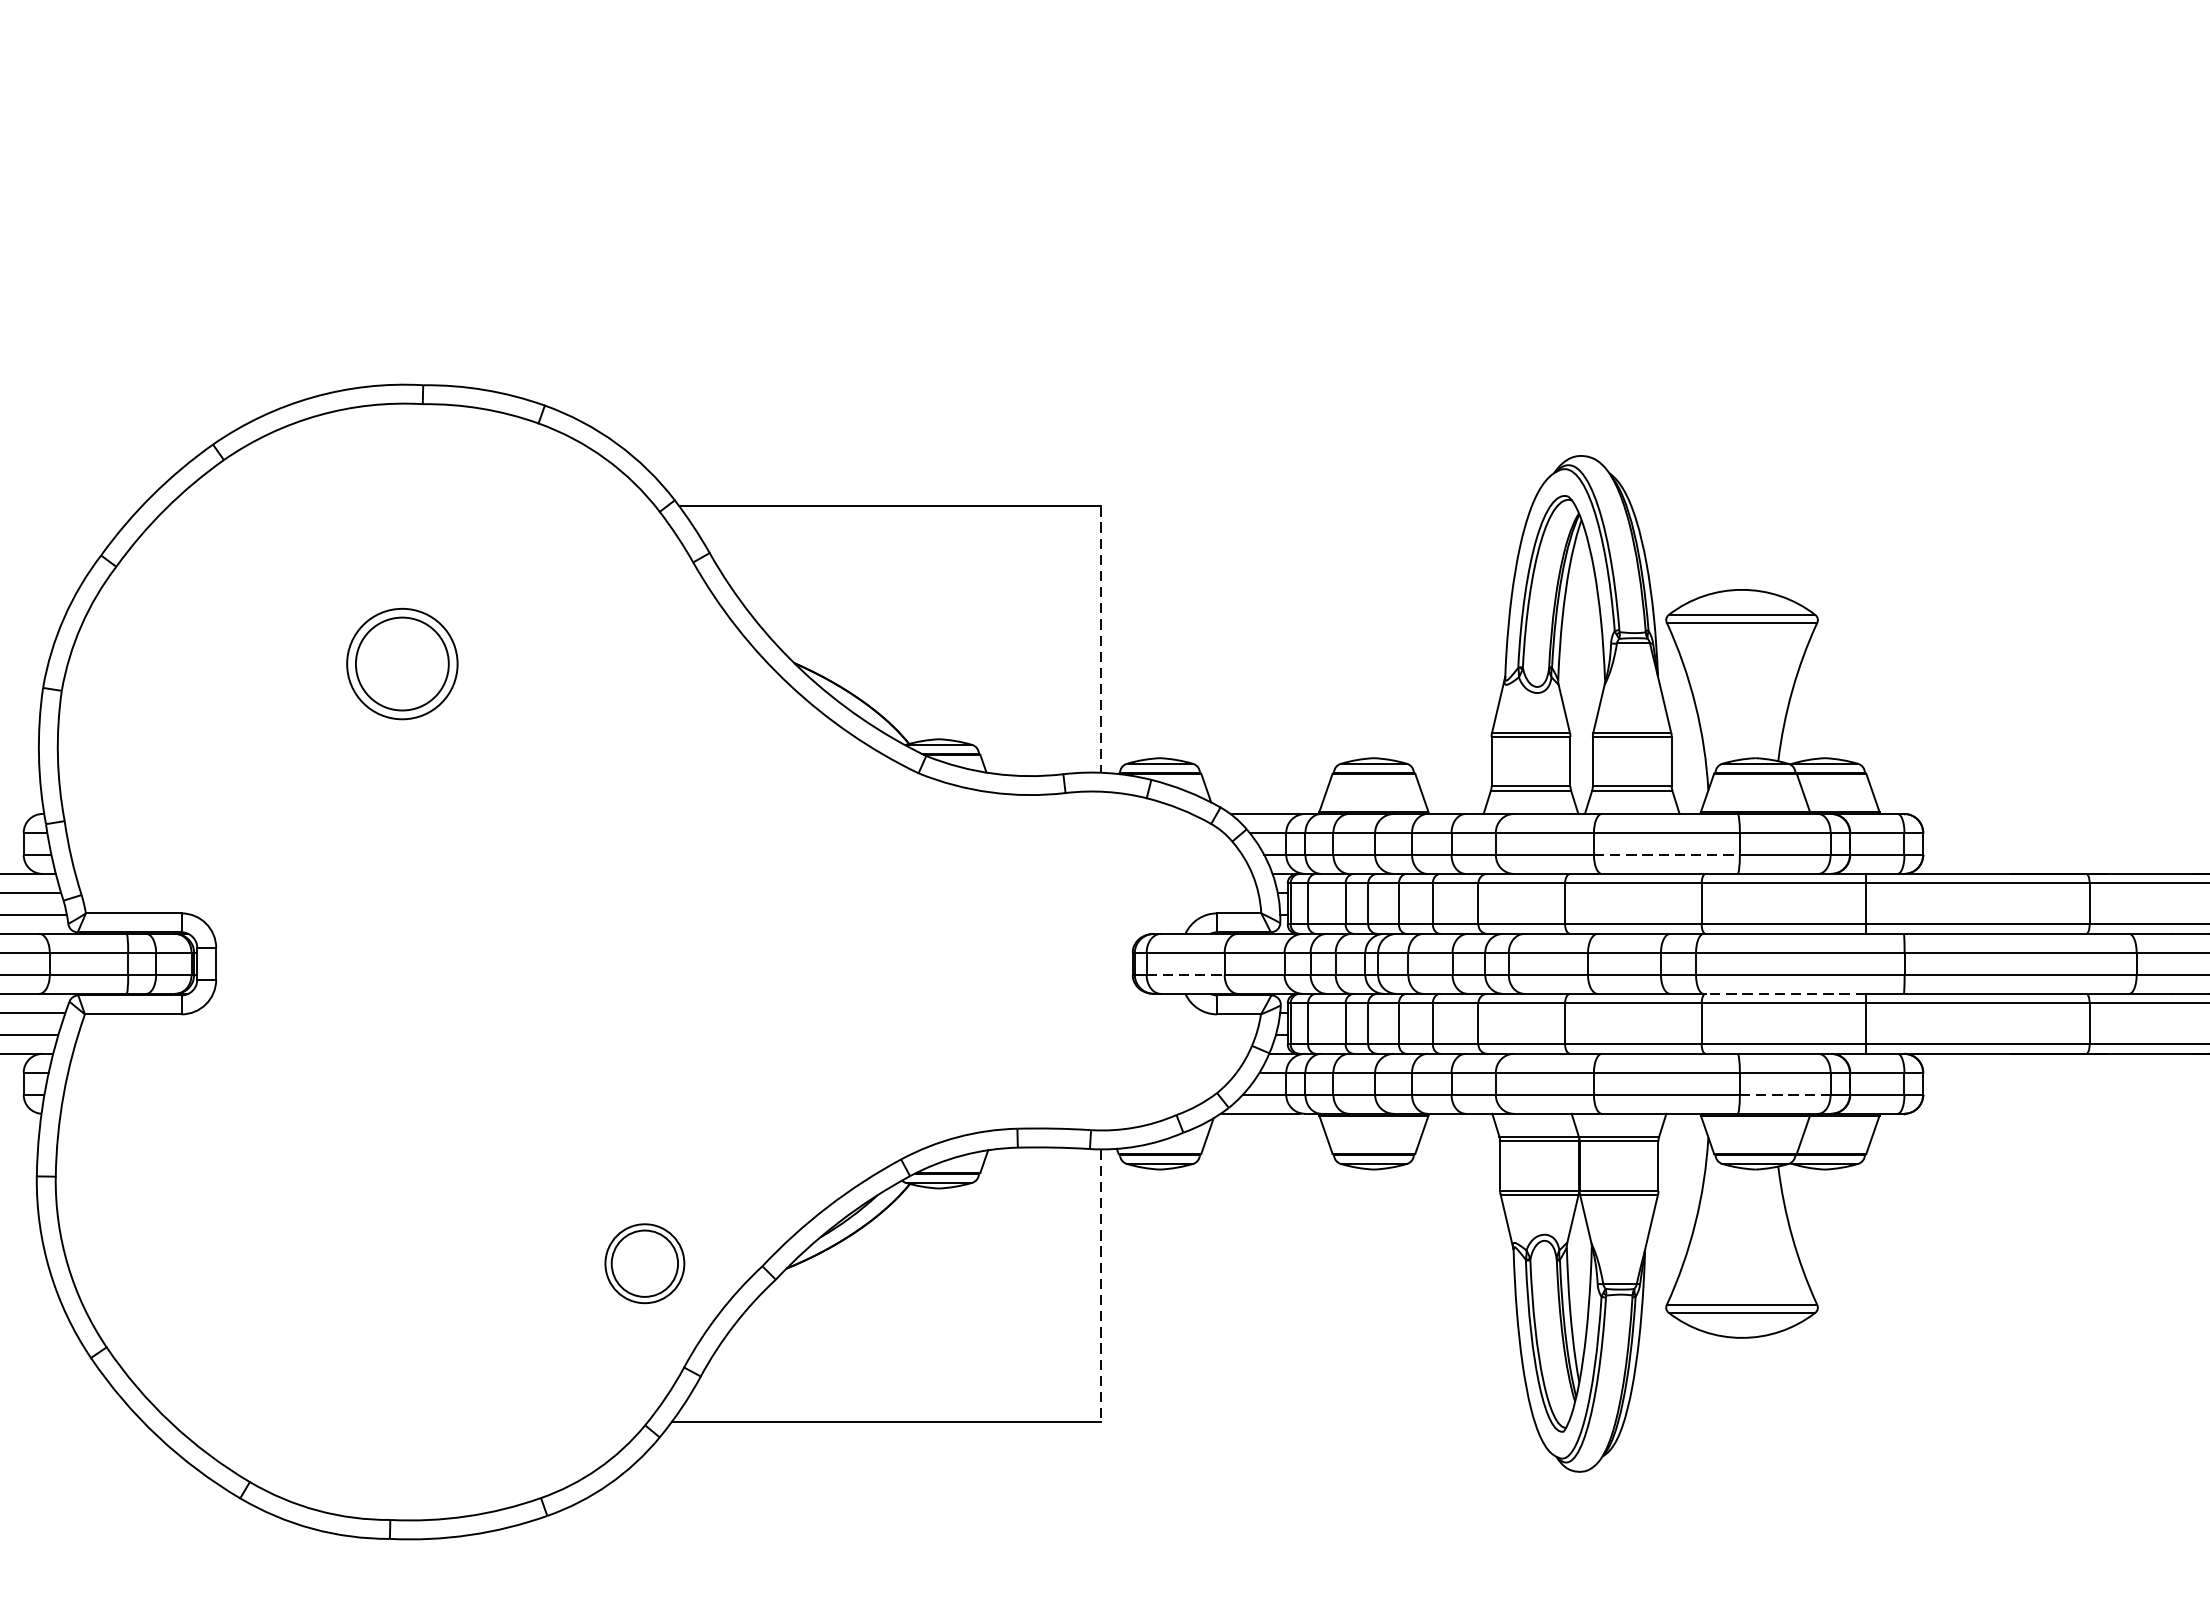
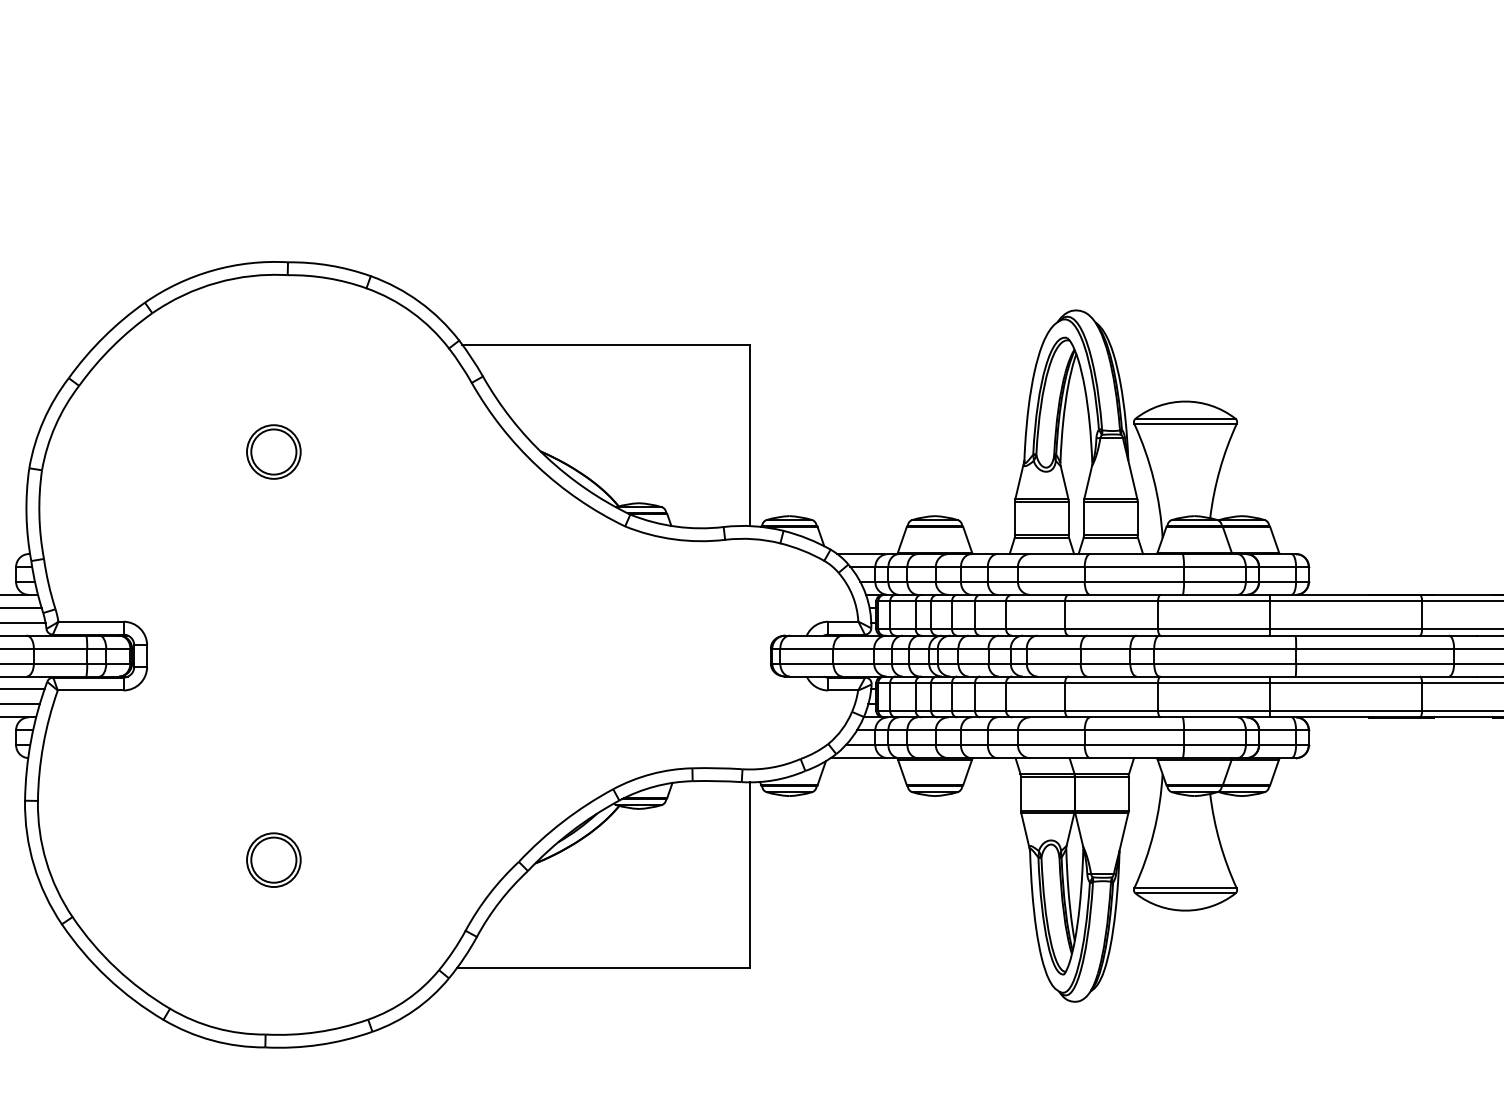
line: (1101, 639) -> (749, 435), dashed -> solid
part: (401, 663) -> (273, 451), size x0.71
line: (1667, 855) -> (1134, 582), dashed -> solid
line: (1185, 974) -> (806, 663), dashed -> solid
line: (1786, 993) -> (1215, 676), dashed -> solid
line: (1784, 1095) -> (1214, 745), dashed -> solid
part: (644, 1262) -> (273, 859), moved
line: (1101, 1284) -> (749, 874), dashed -> solid

